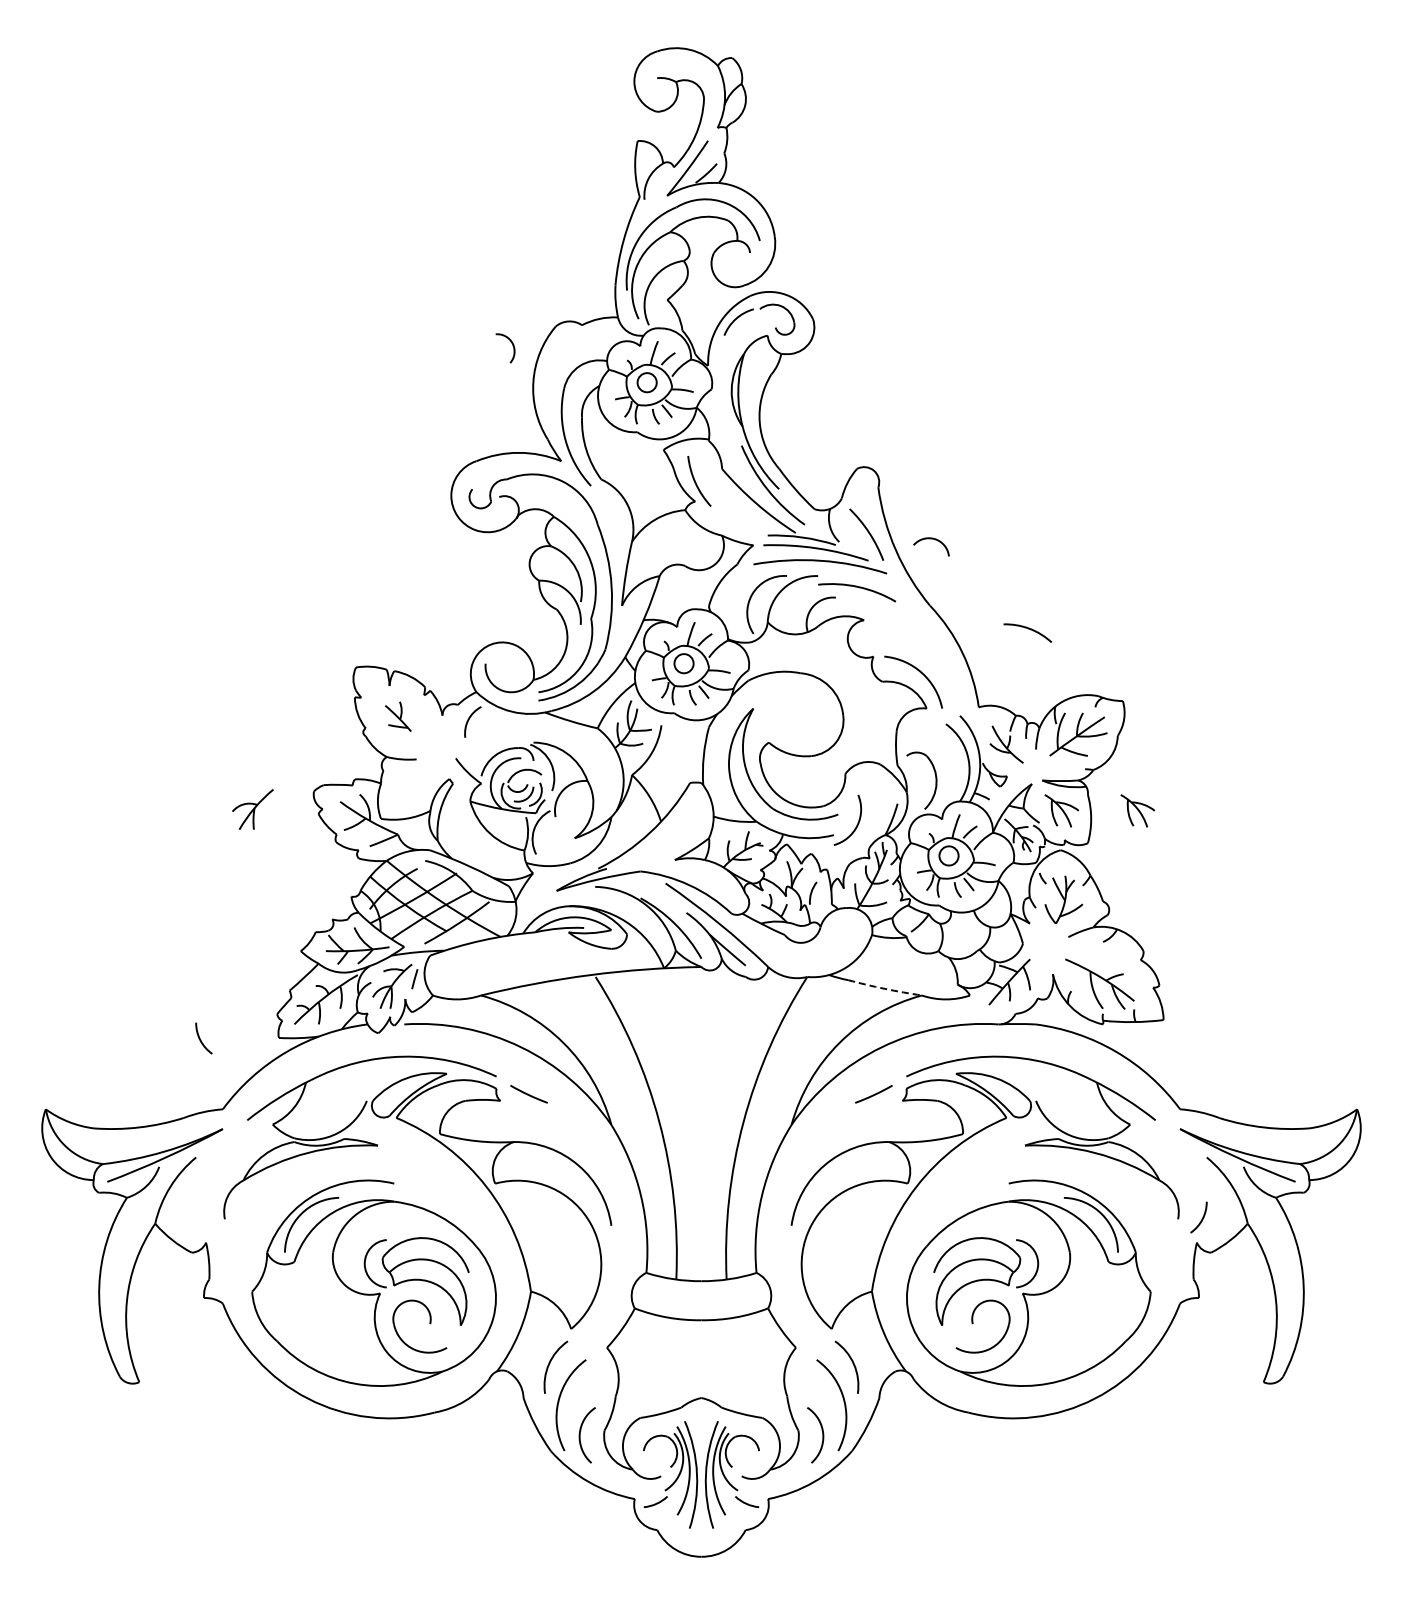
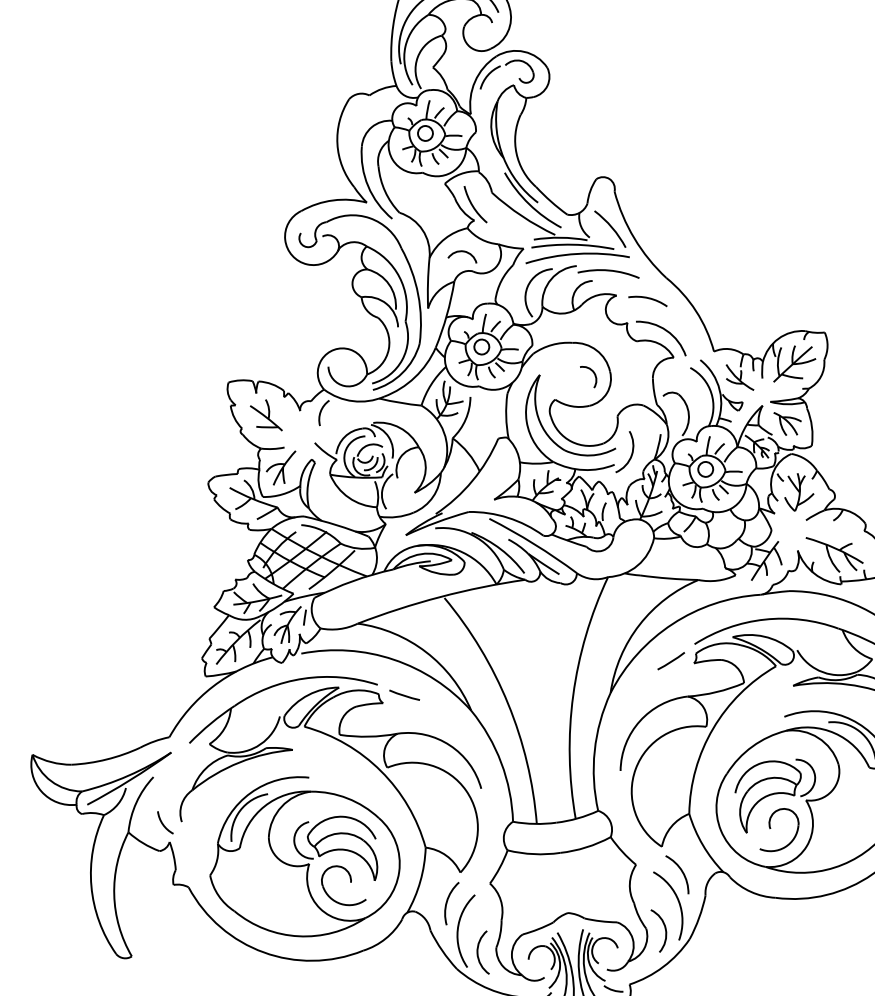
arc: (512, 346) -> (594, 374), moved
arc: (931, 539) -> (461, 252), moved
arc: (1028, 629) -> (648, 298), moved
part: (398, 716) -> (266, 416), size x1.43
part: (252, 809) -> (281, 468), moved
part: (1137, 810) -> (846, 415), removed
arc: (884, 988) -> (668, 578), dashed -> solid
arc: (201, 1040) -> (163, 824), moved

